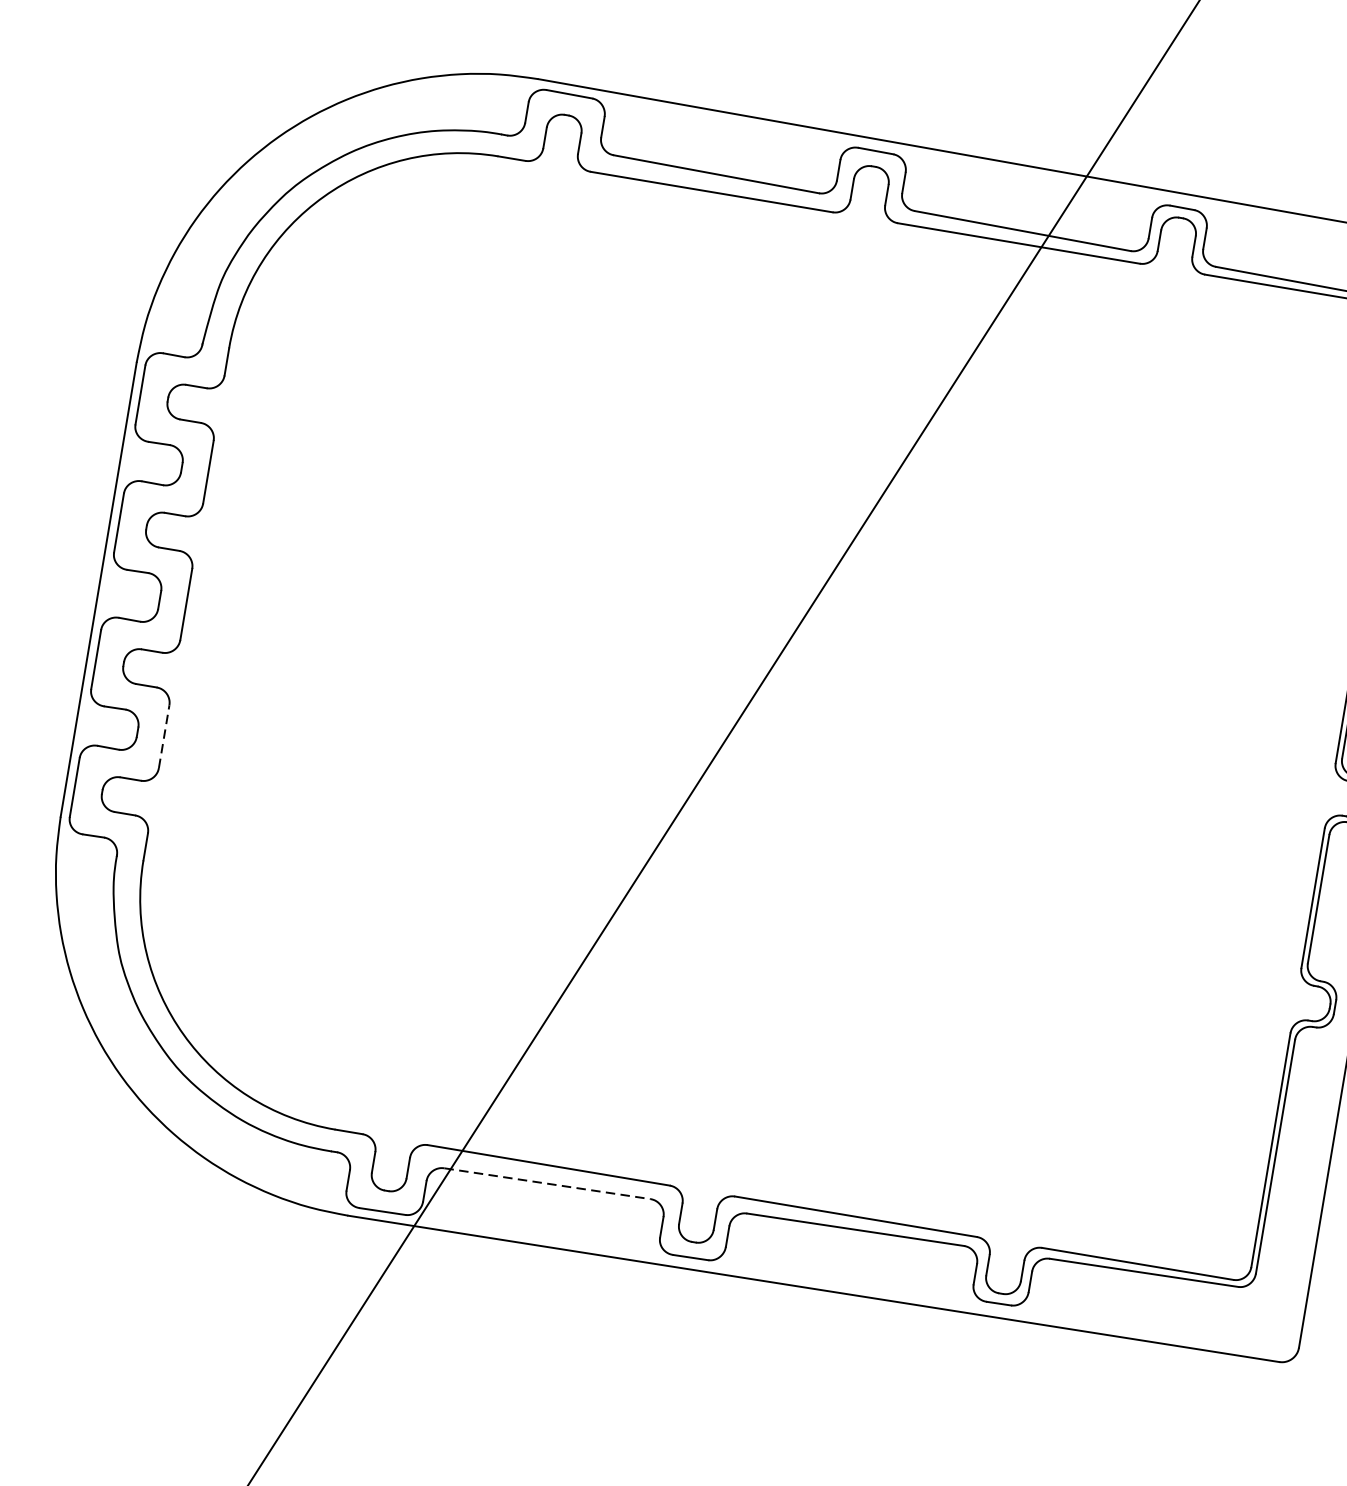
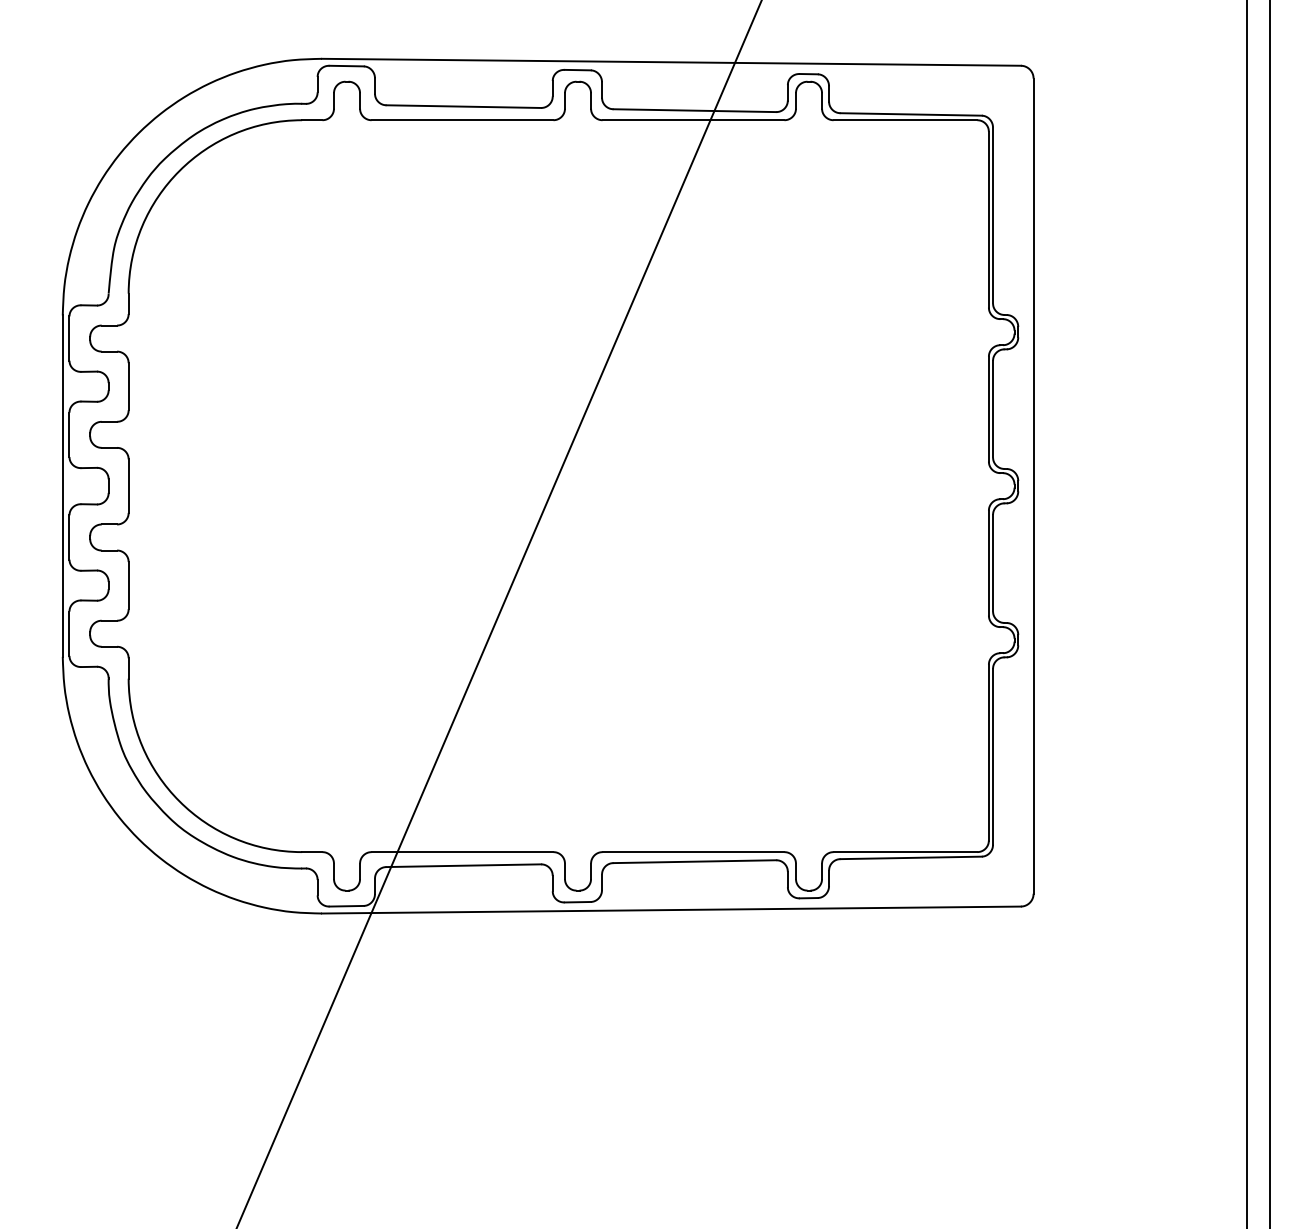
line: (163, 736) -> (128, 585), dashed -> solid
line: (548, 1183) -> (464, 865), dashed -> solid

